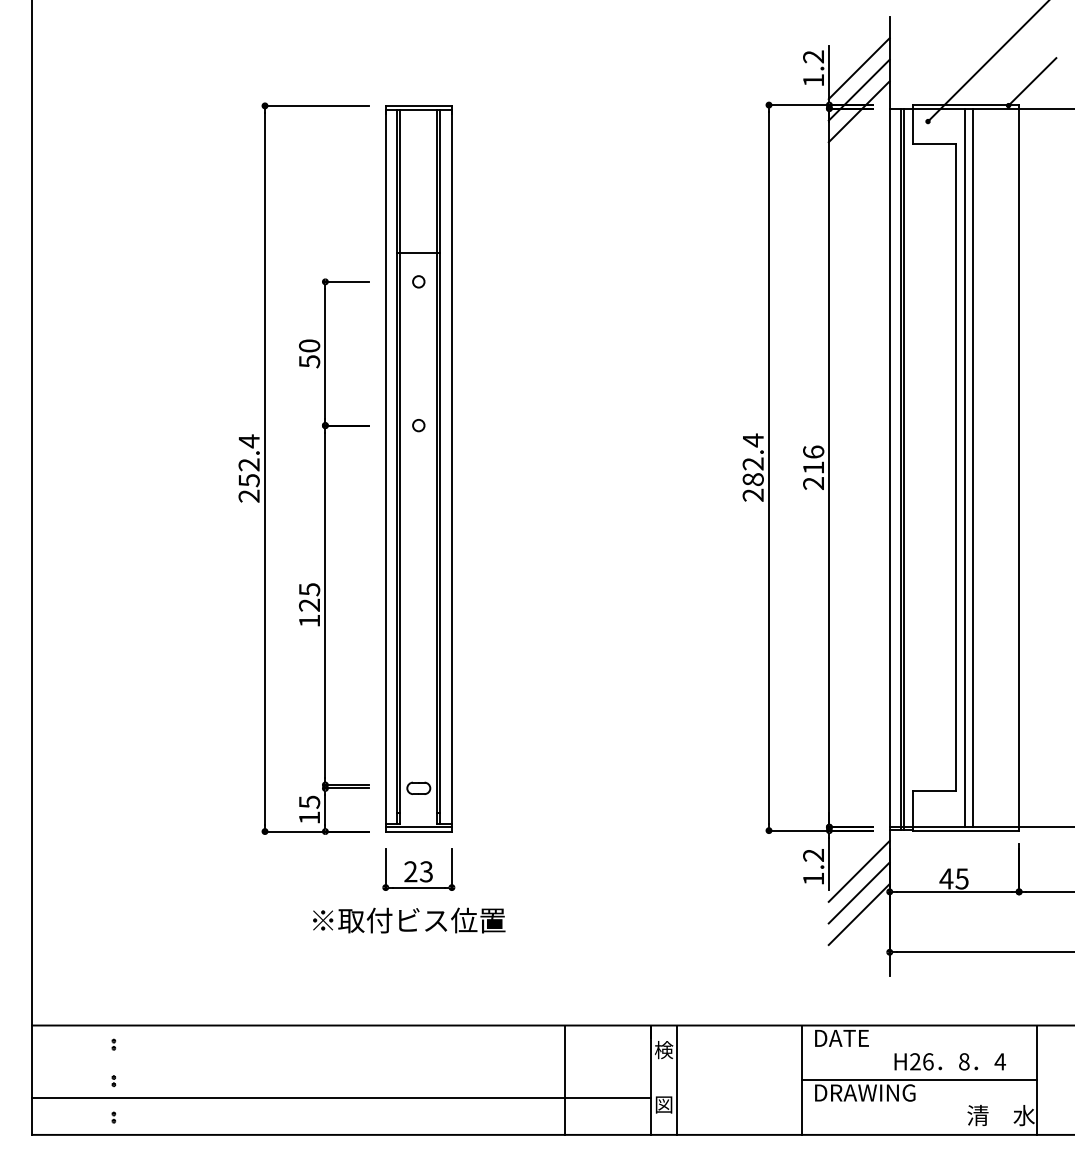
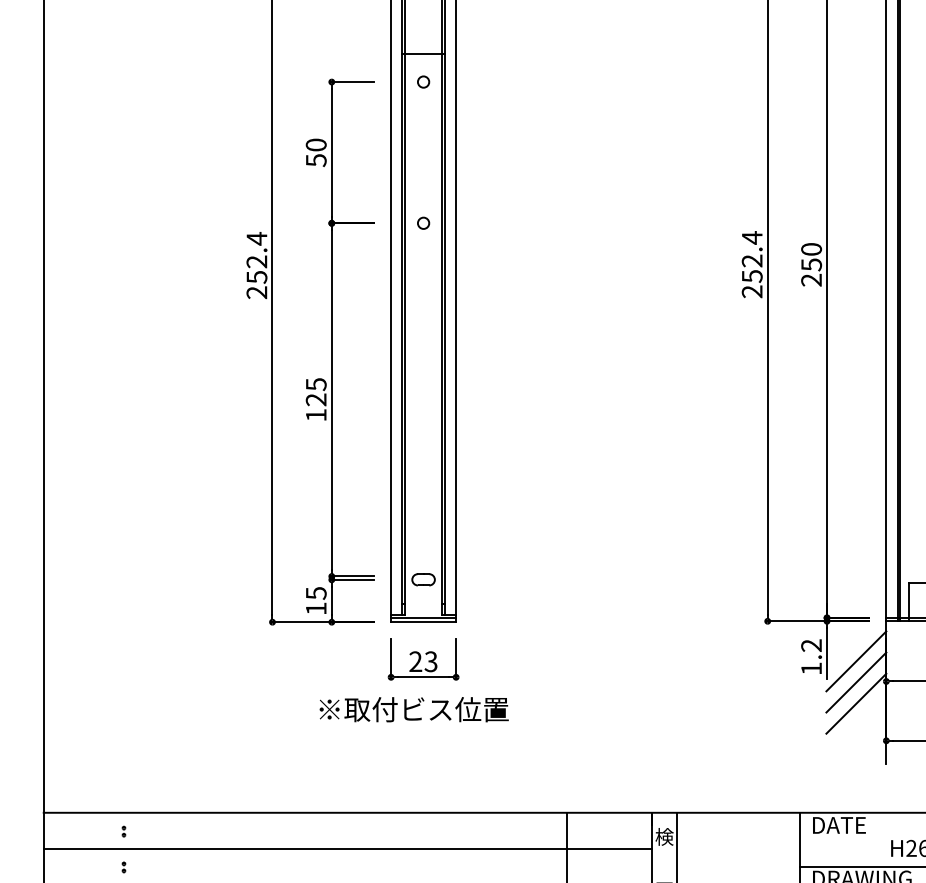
text: (813, 459) -> (811, 256), 216 -> 250
text: (752, 479) -> (751, 276), 282.4 -> 252.4
line: (341, 1061) -> (347, 848), added

